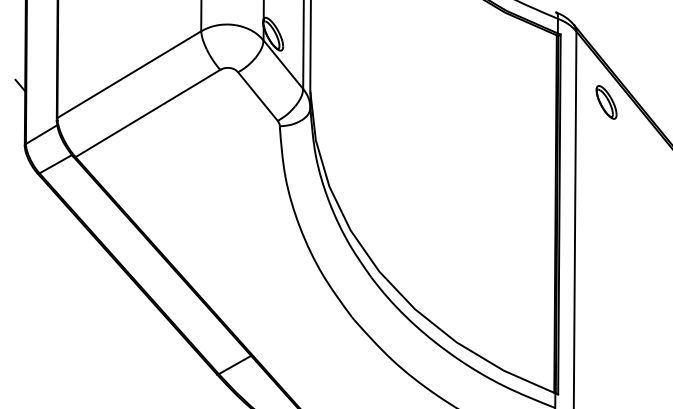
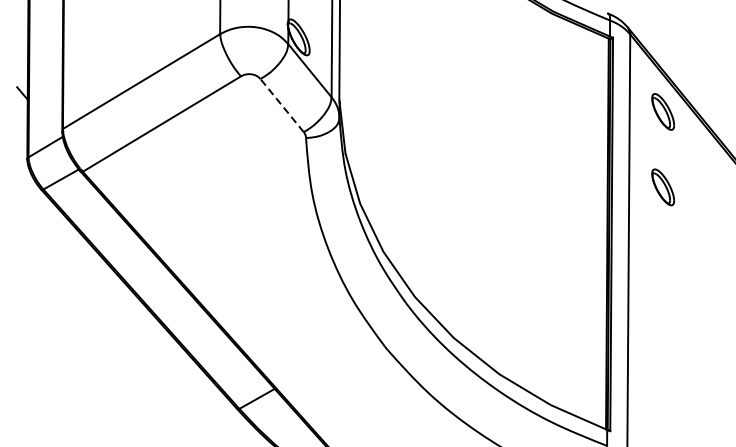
line: (257, 96) -> (281, 105), solid -> dashed
part: (606, 171) -> (663, 187), added

